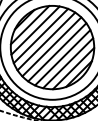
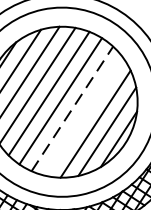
line: (57, 51) -> (72, 107), solid -> dashed
line: (62, 57) -> (83, 116), removed

